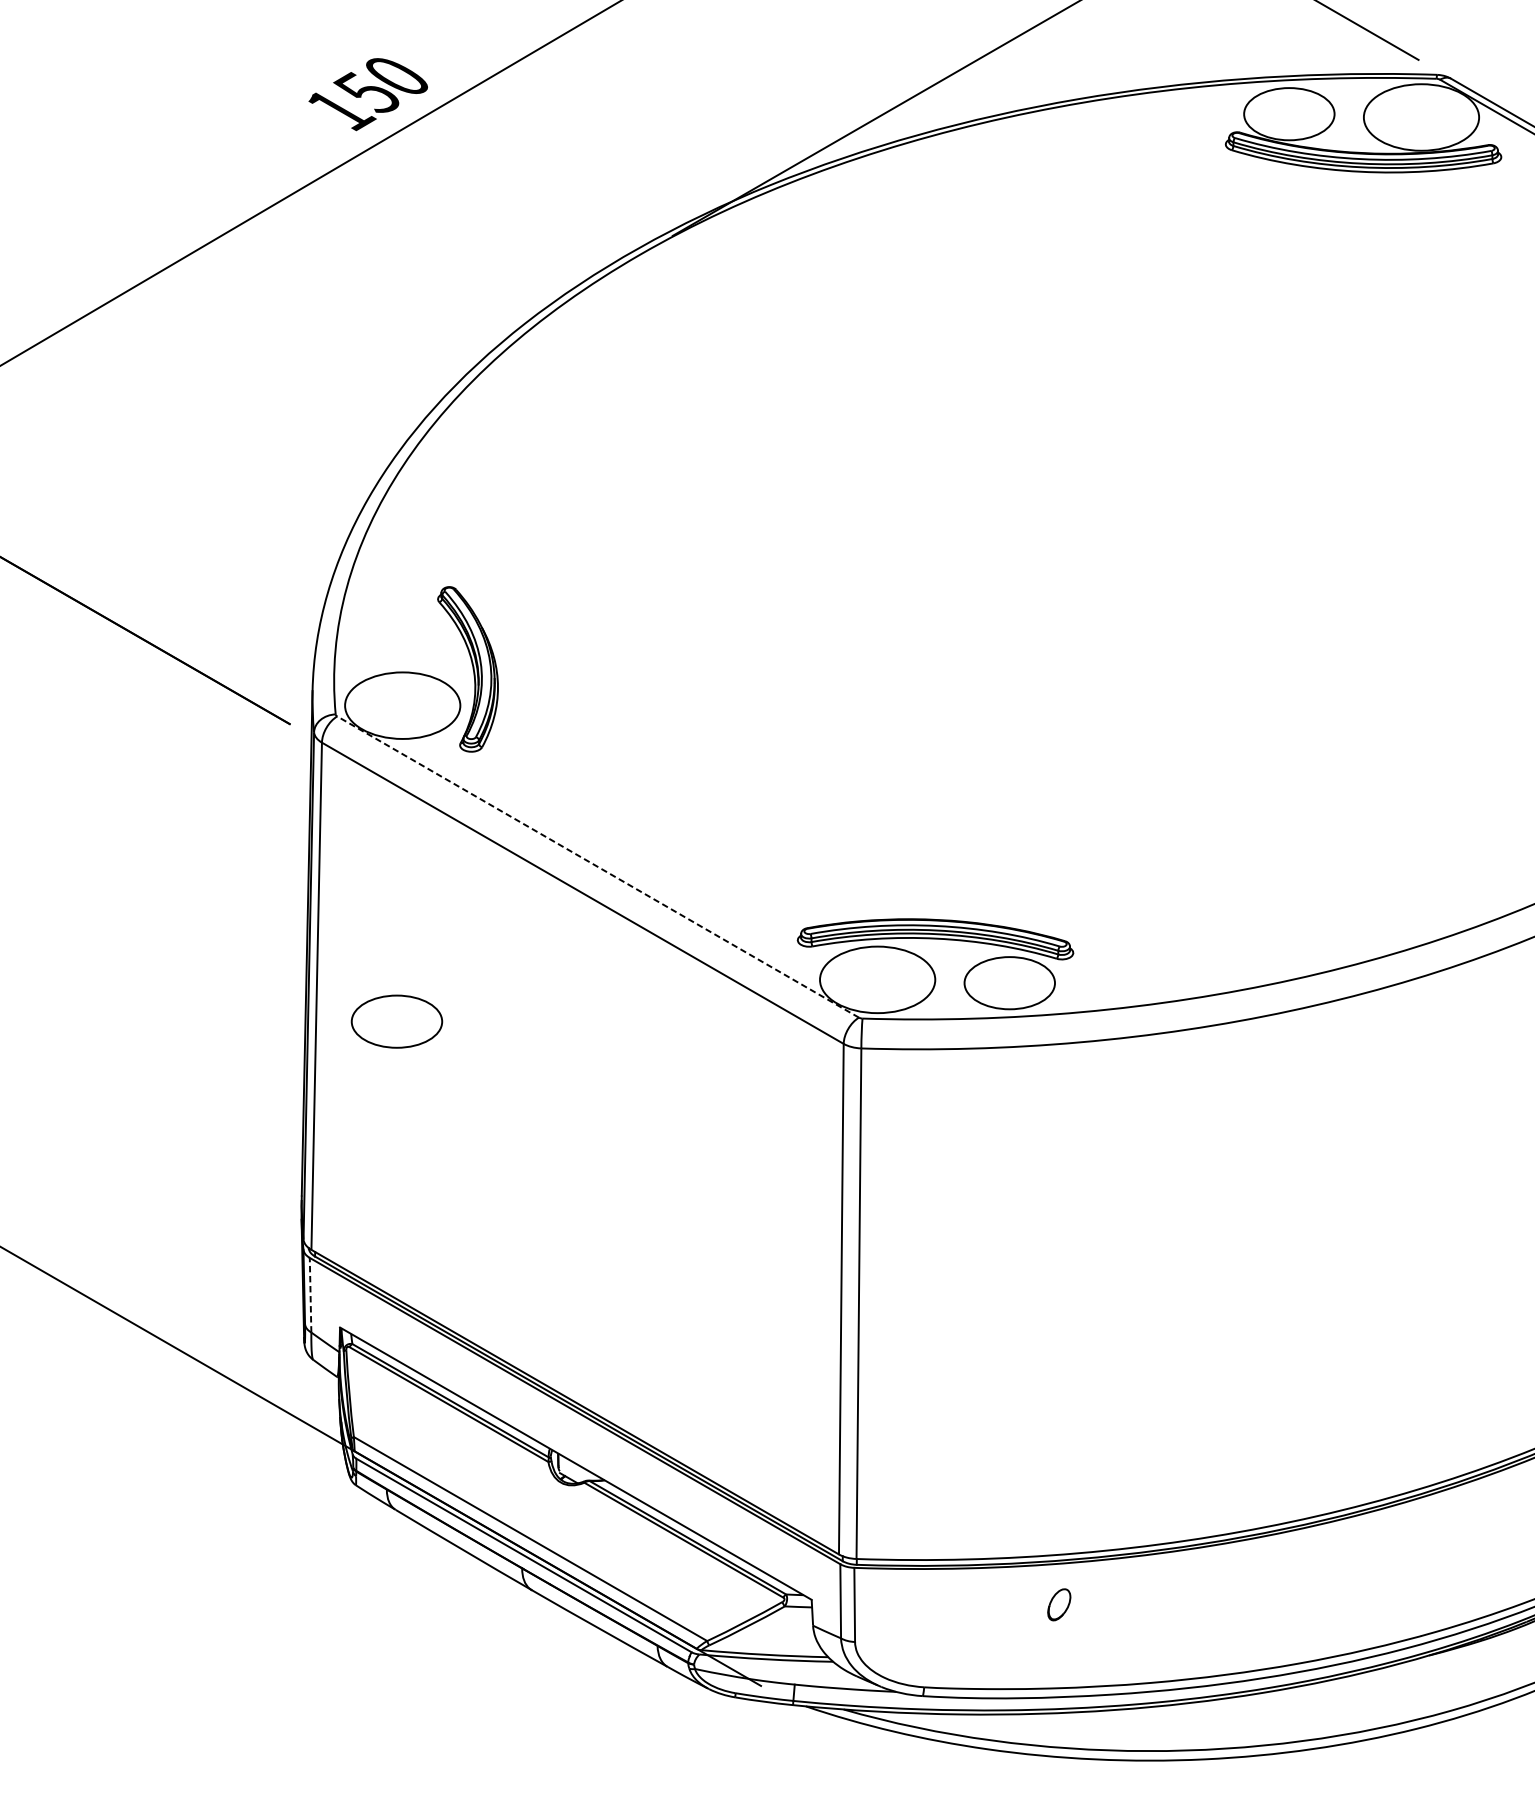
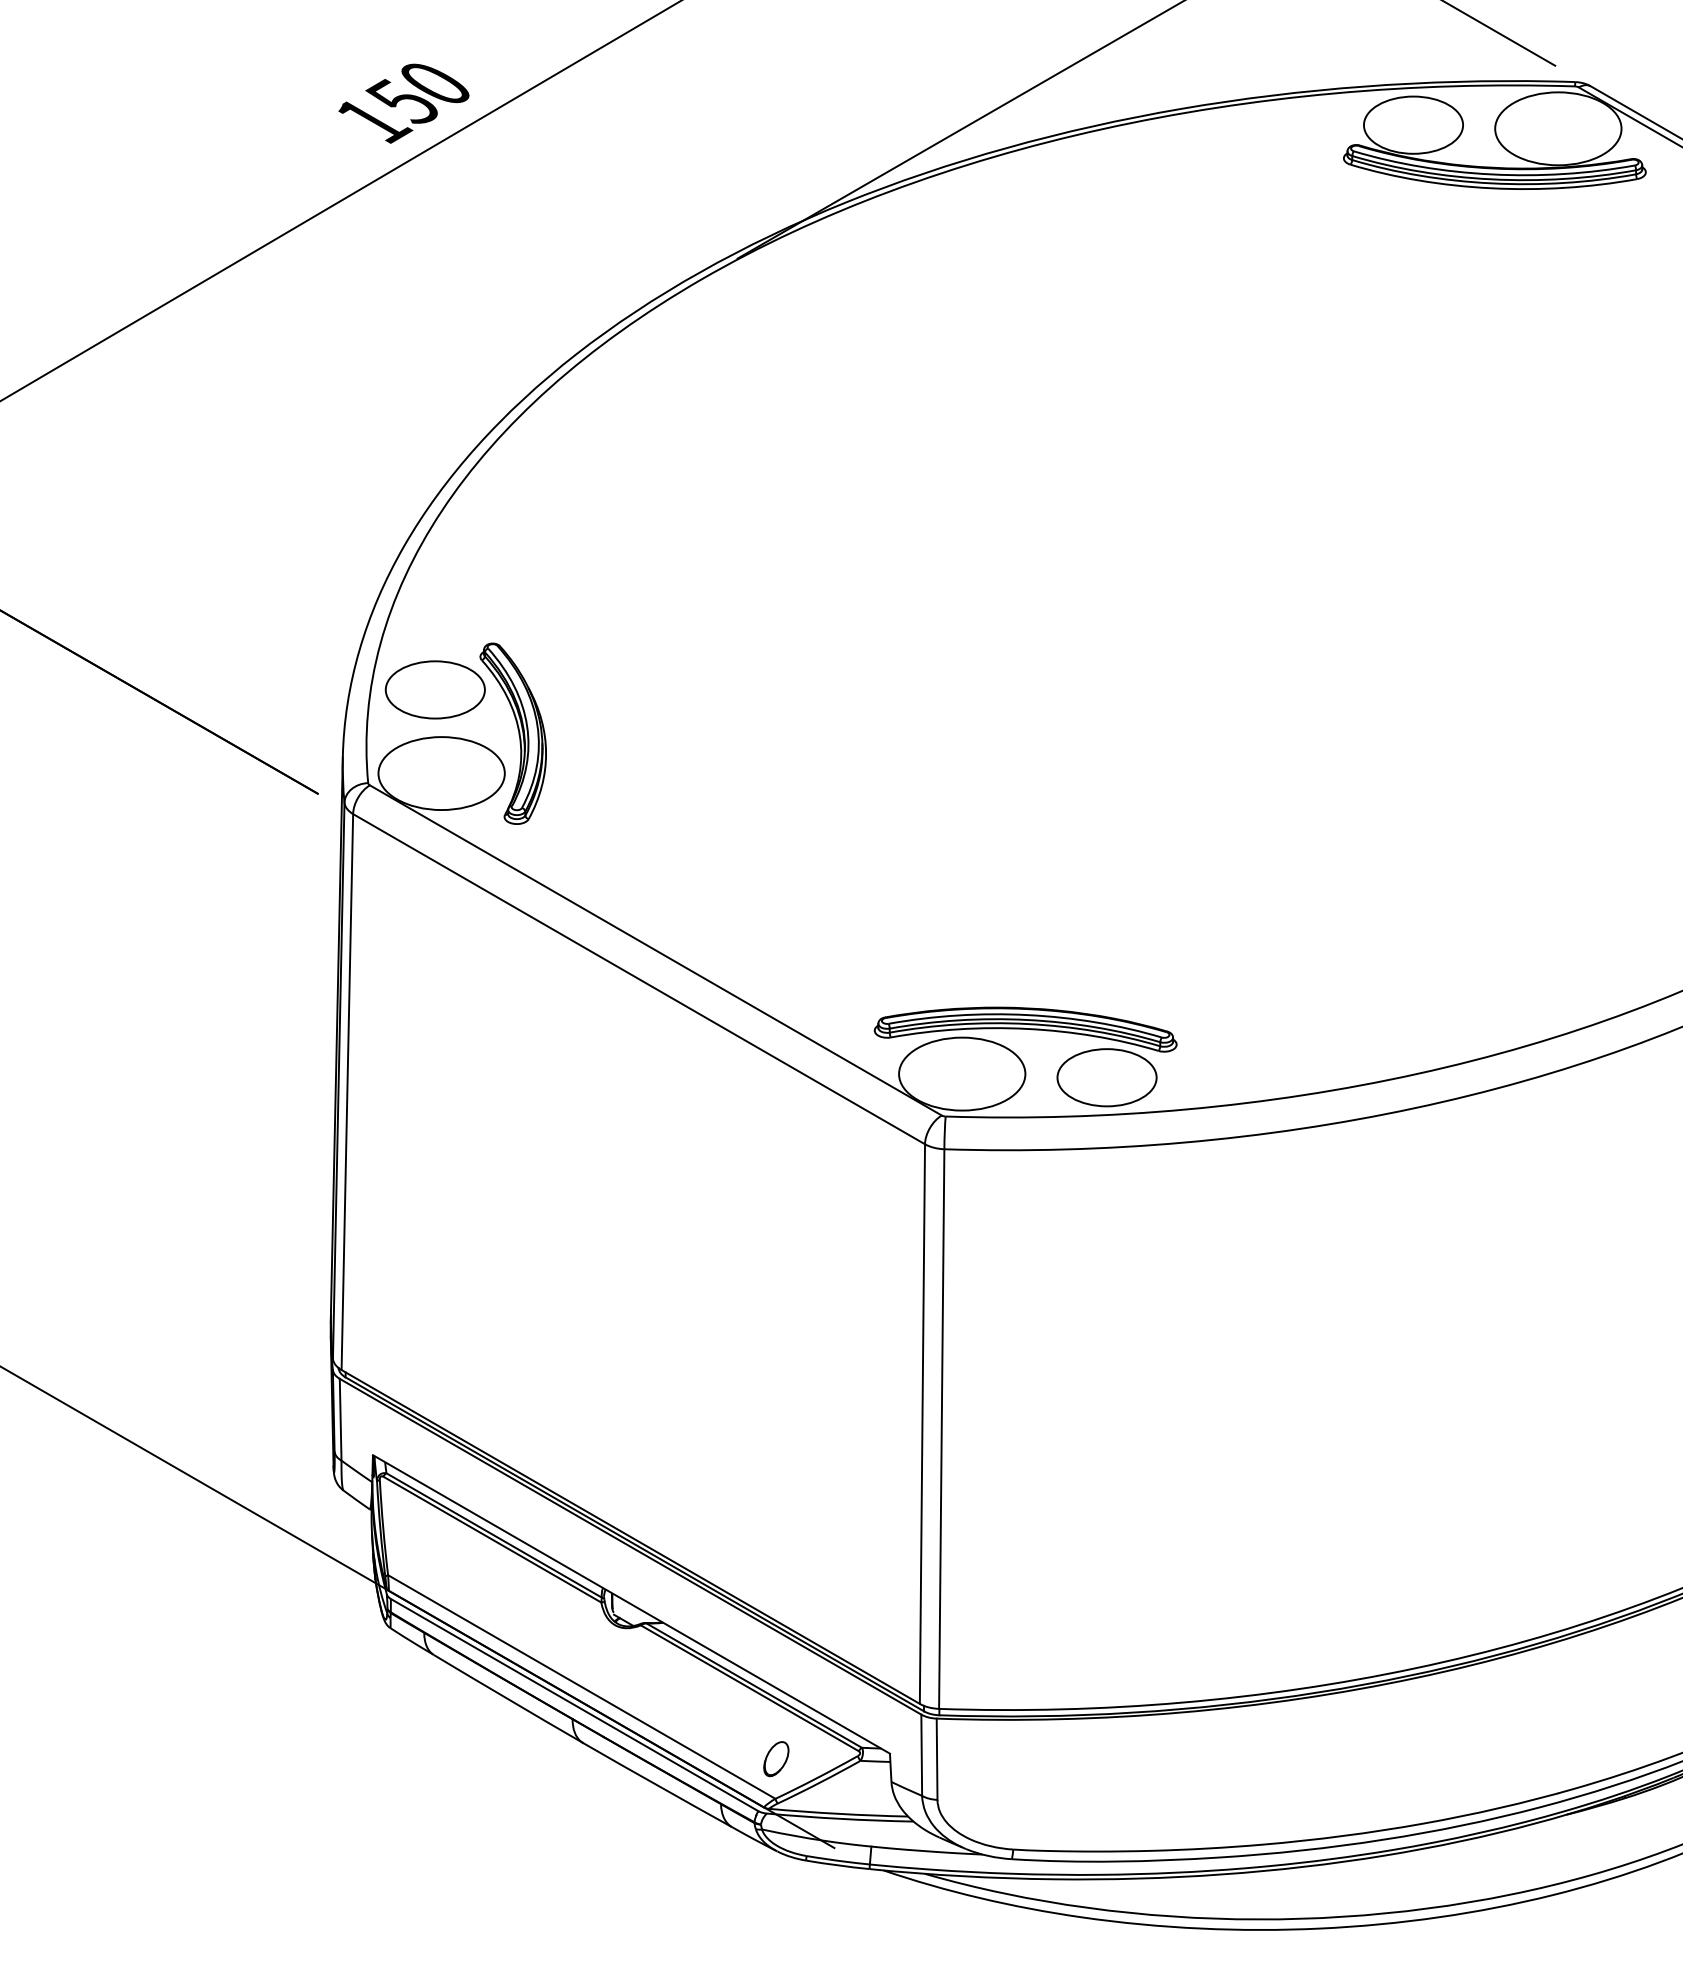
line: (597, 867) -> (655, 950), dashed -> solid
part: (396, 1021) -> (434, 689), moved
line: (310, 1294) -> (340, 1419), dashed -> solid
part: (1059, 1605) -> (776, 1759), moved

